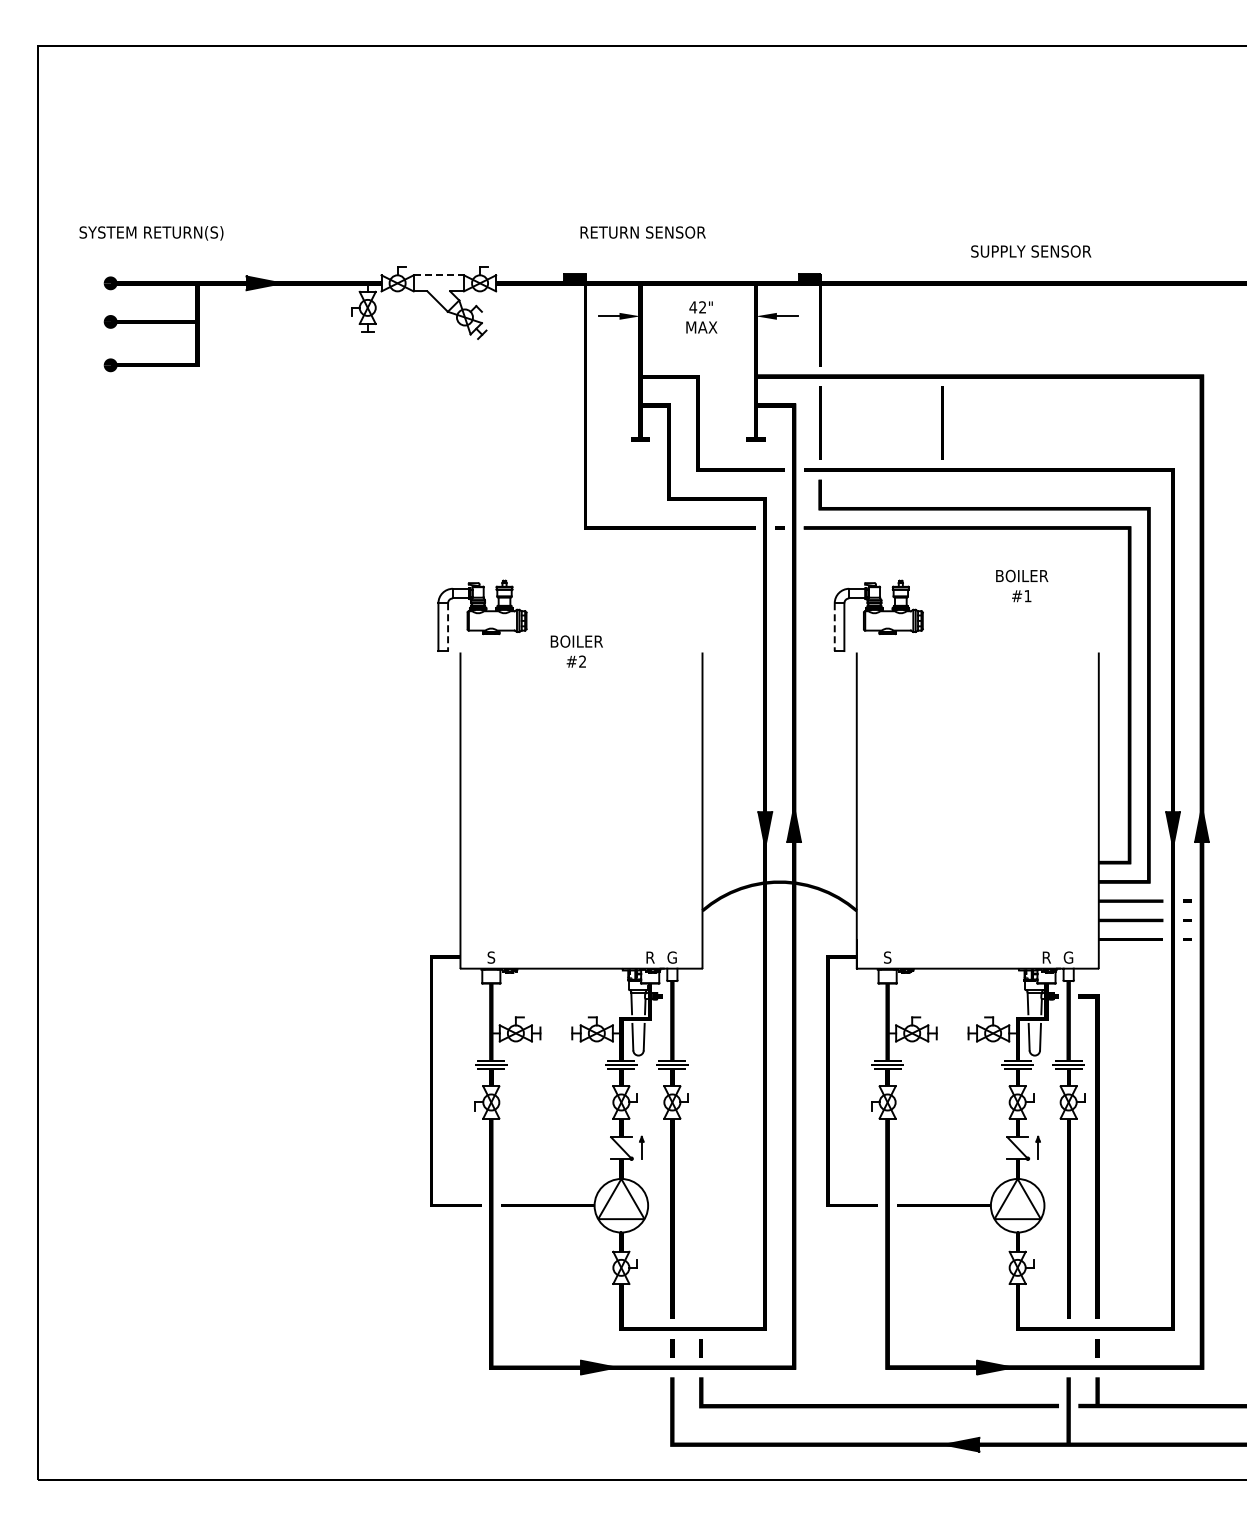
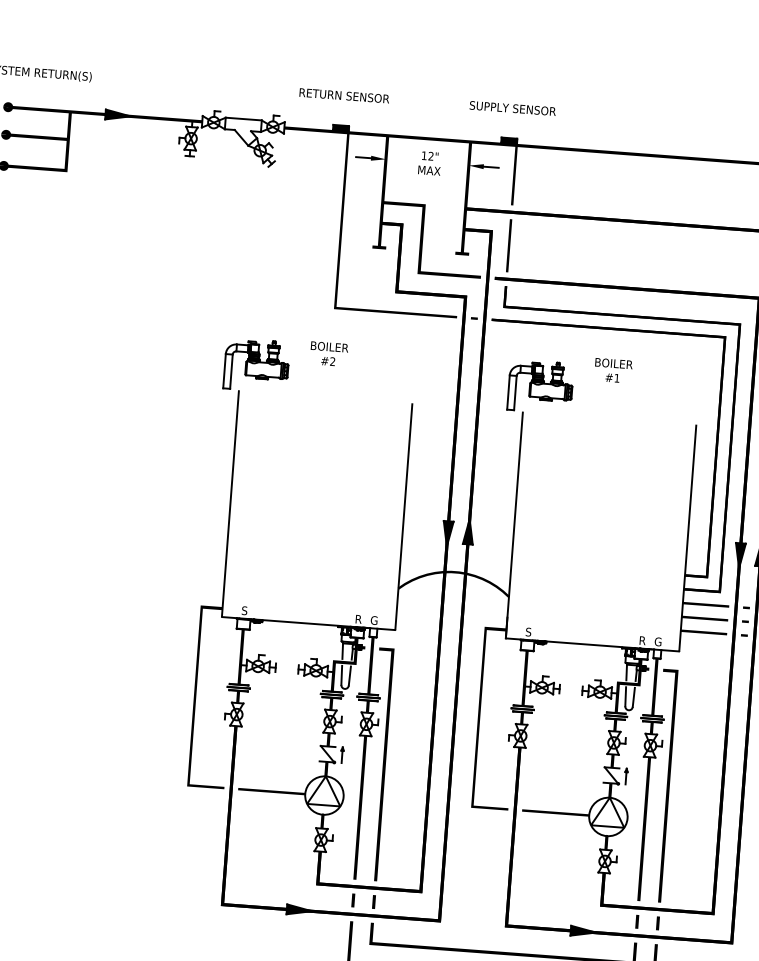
text: (642, 232) -> (344, 95), moved
text: (1031, 251) -> (513, 108), moved
line: (439, 275) -> (244, 119), dashed -> solid
text: (693, 307) -> (424, 155), 42" -> 12"
line: (942, 422) -> (596, 251), removed
text: (1022, 585) -> (613, 370), moved
line: (448, 627) -> (231, 371), dashed -> solid
line: (834, 627) -> (508, 392), dashed -> solid
text: (576, 651) -> (328, 354), moved
line: (699, 1156) -> (383, 764), added
line: (1068, 1348) -> (637, 921), added

